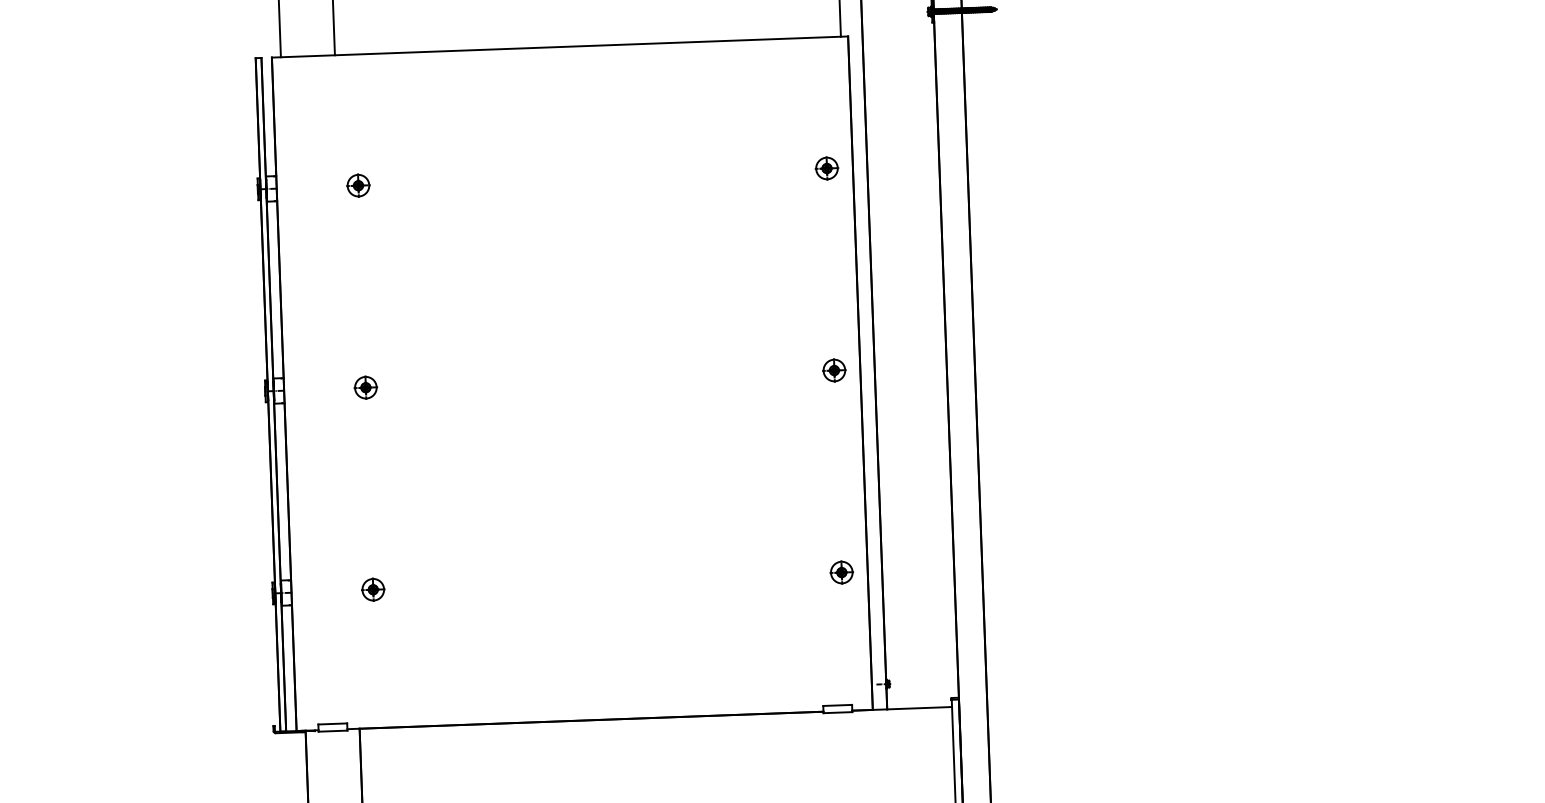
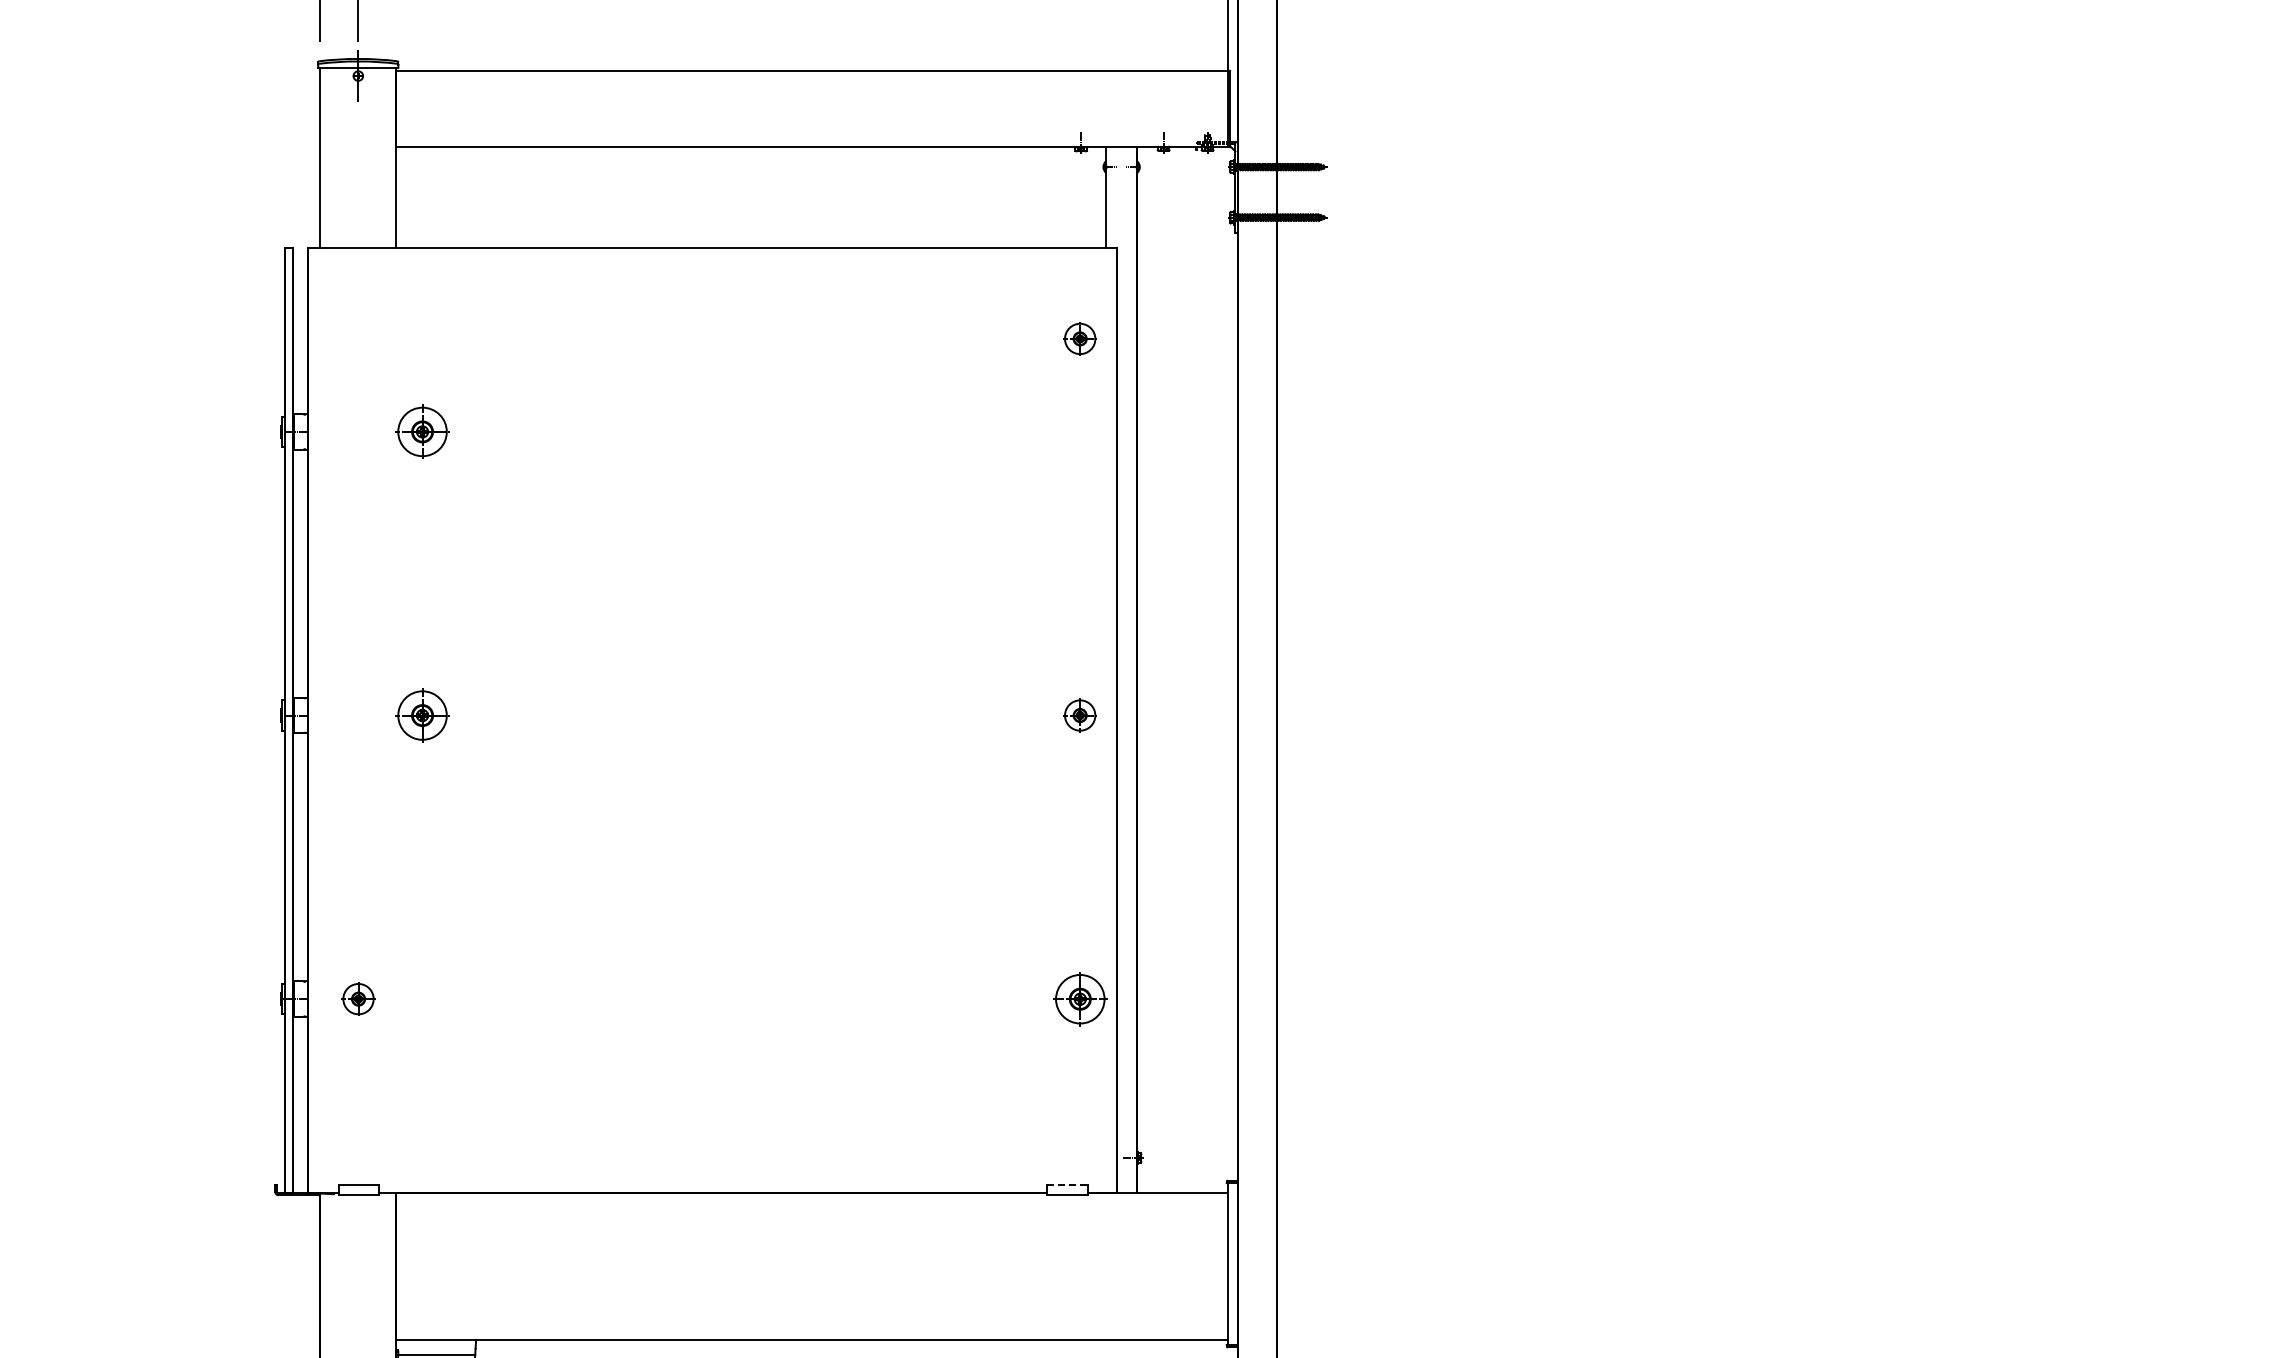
part: (826, 168) -> (1079, 338), moved
part: (358, 185) -> (422, 431), size x1.6
part: (365, 387) -> (422, 715), size x1.6
part: (841, 572) -> (1079, 998), size x1.6
part: (373, 589) -> (358, 998), moved
line: (838, 705) -> (1068, 1185), solid -> dashed

